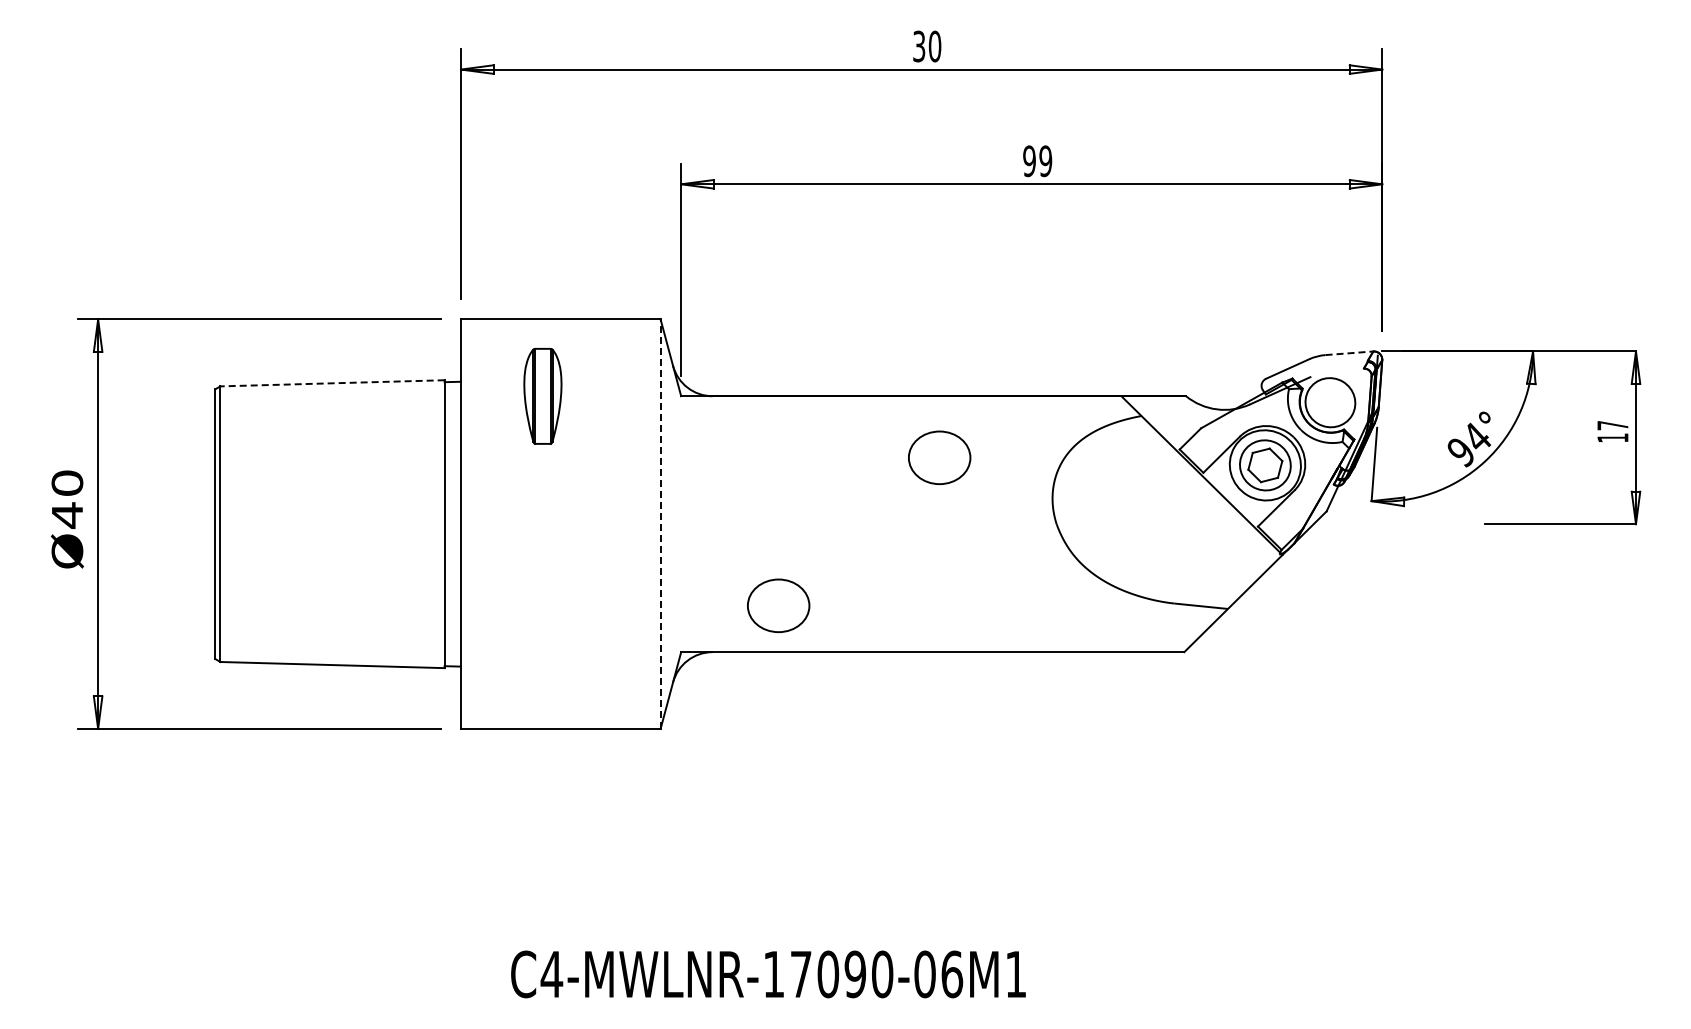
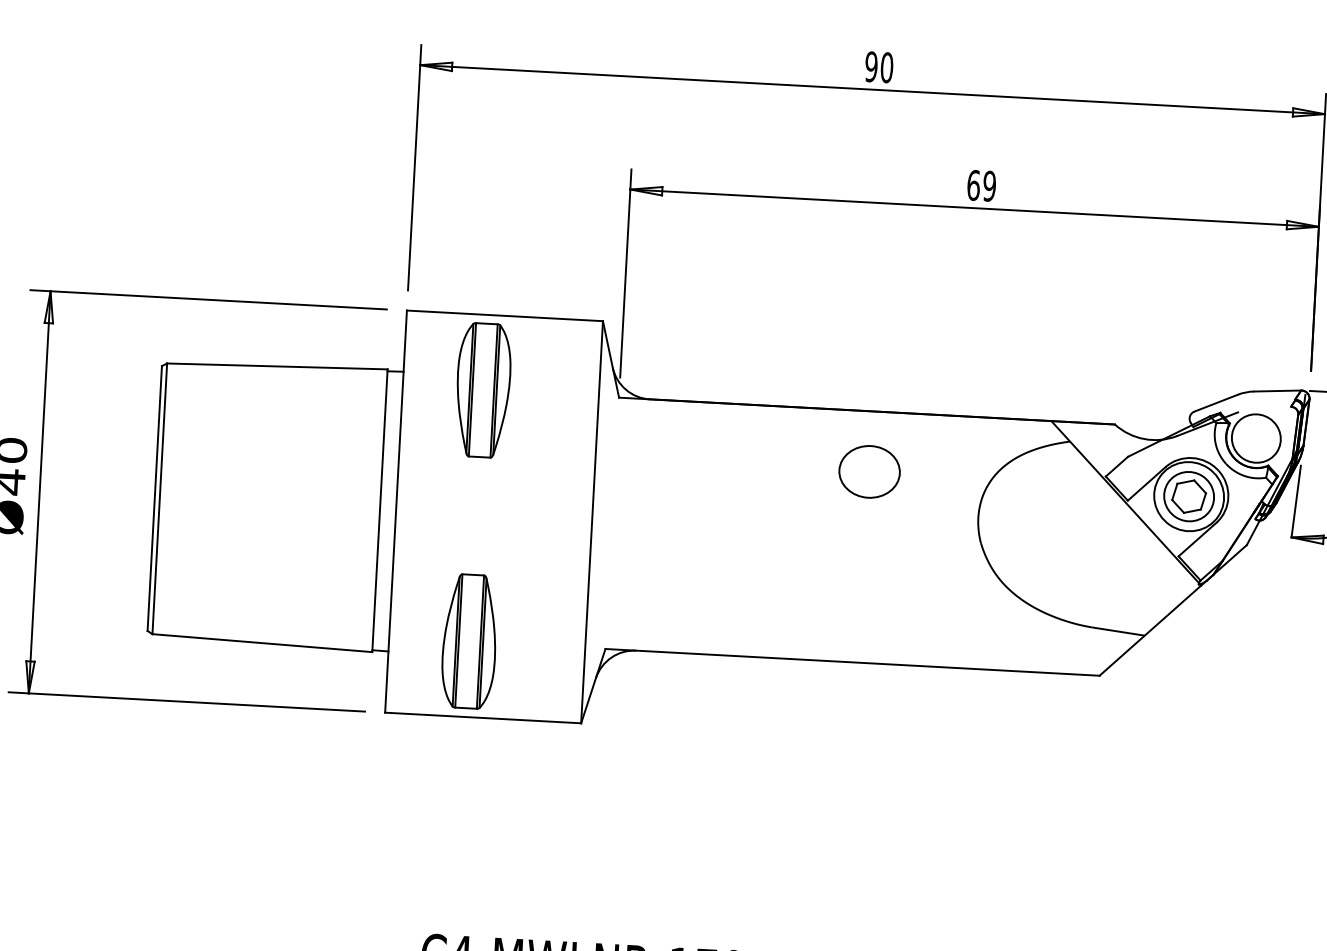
text: (919, 46) -> (871, 66), 30 -> 90
text: (1029, 161) -> (973, 185), 99 -> 69
line: (1349, 353) -> (1277, 391), dashed -> solid
line: (332, 383) -> (277, 366), dashed -> solid
part: (542, 396) -> (482, 390), size x1.43
line: (660, 524) -> (591, 522), dashed -> solid
part: (778, 605) -> (703, 608), removed
part: (542, 651) -> (469, 640), added

